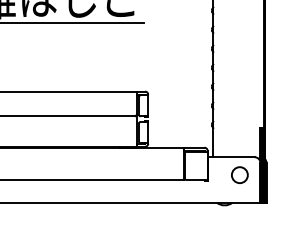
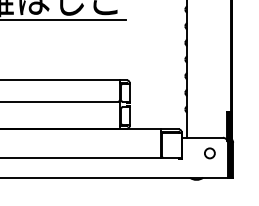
circle: (239, 174) -> (209, 152), size x0.71

